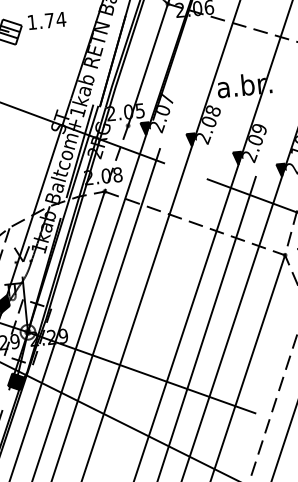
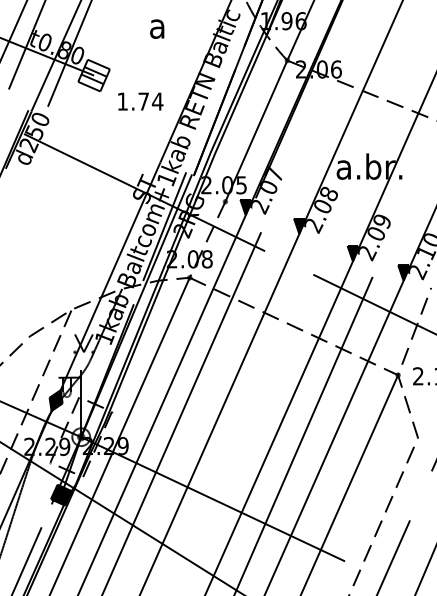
text: (46, 20) -> (140, 101), moved

